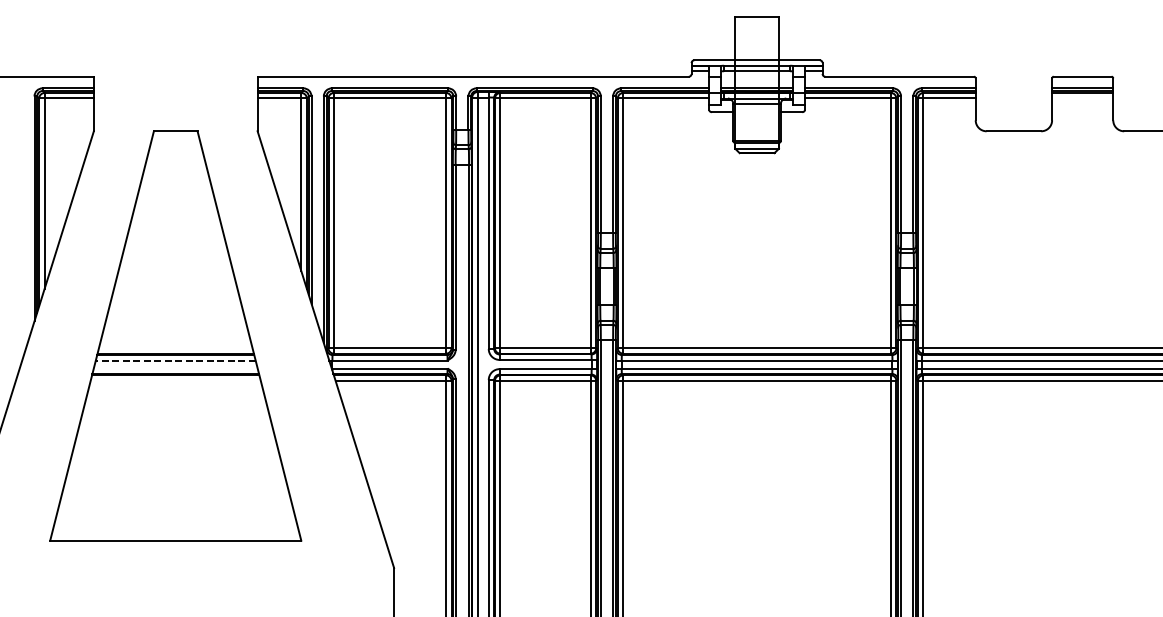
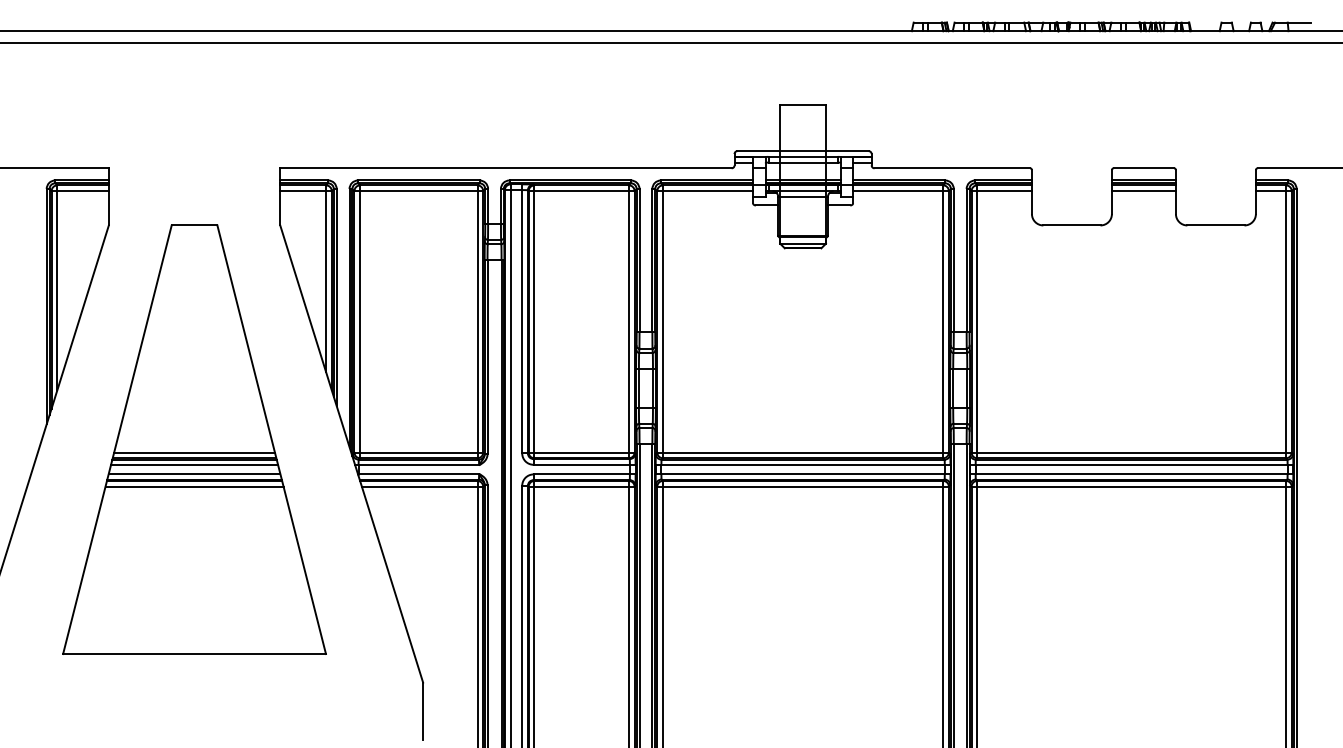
line: (1082, 98) -> (1143, 191), added
line: (175, 348) -> (194, 452), added
line: (175, 360) -> (194, 465), dashed -> solid
line: (175, 368) -> (194, 473), added
line: (175, 380) -> (194, 486), added

